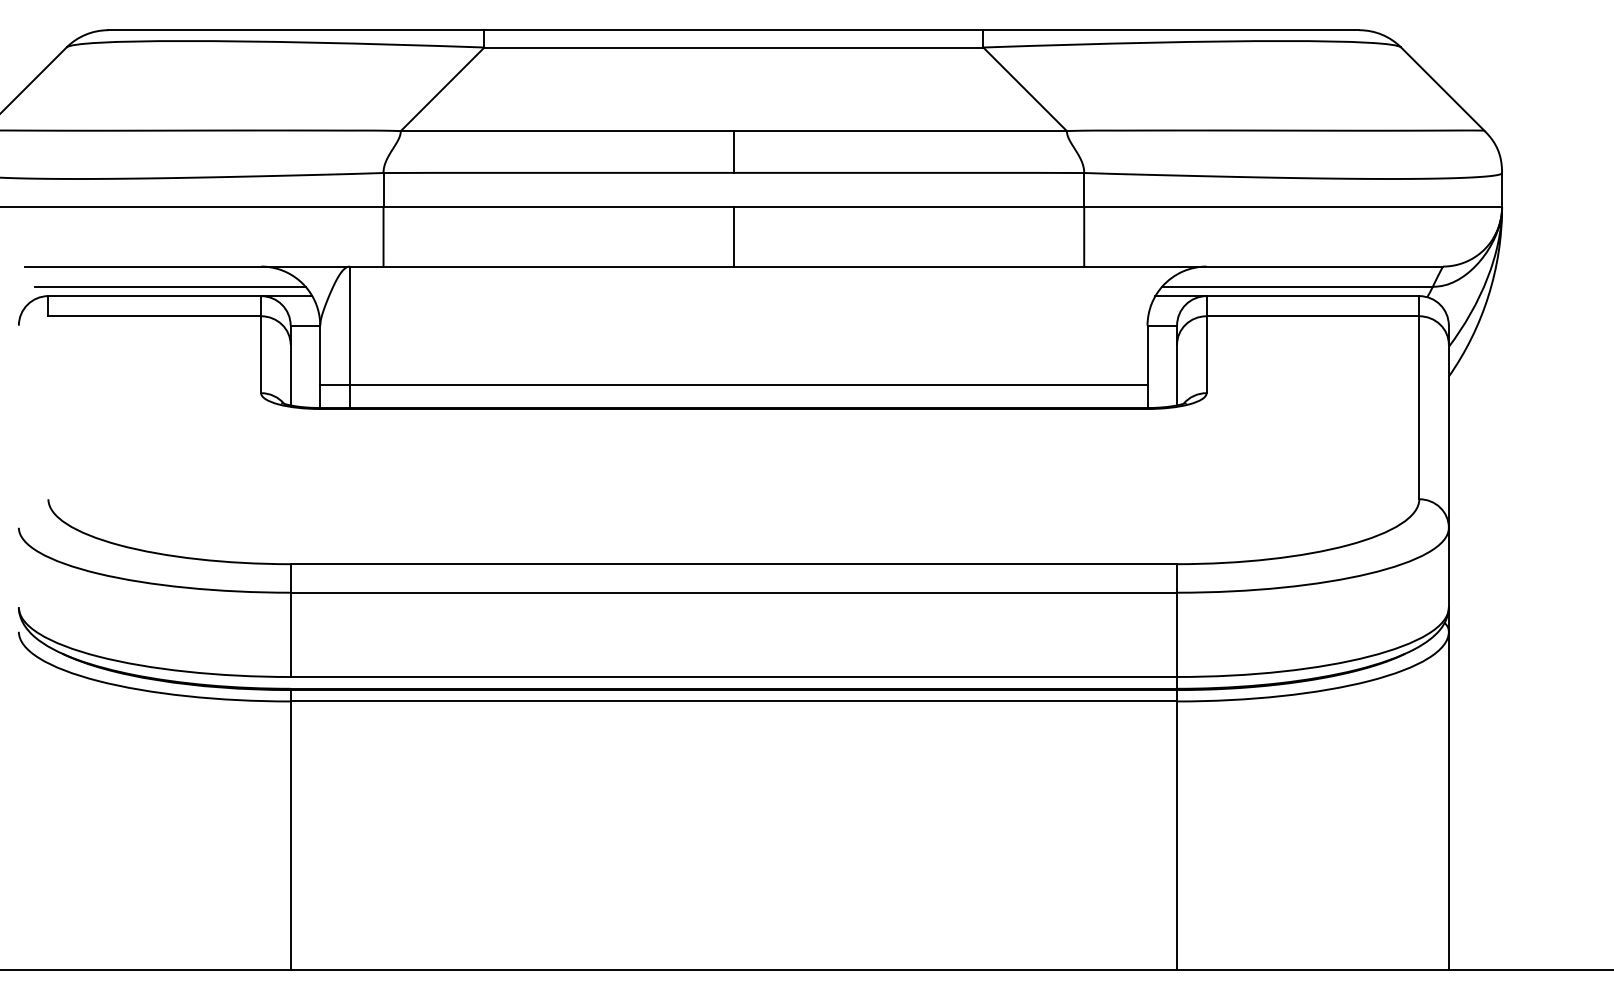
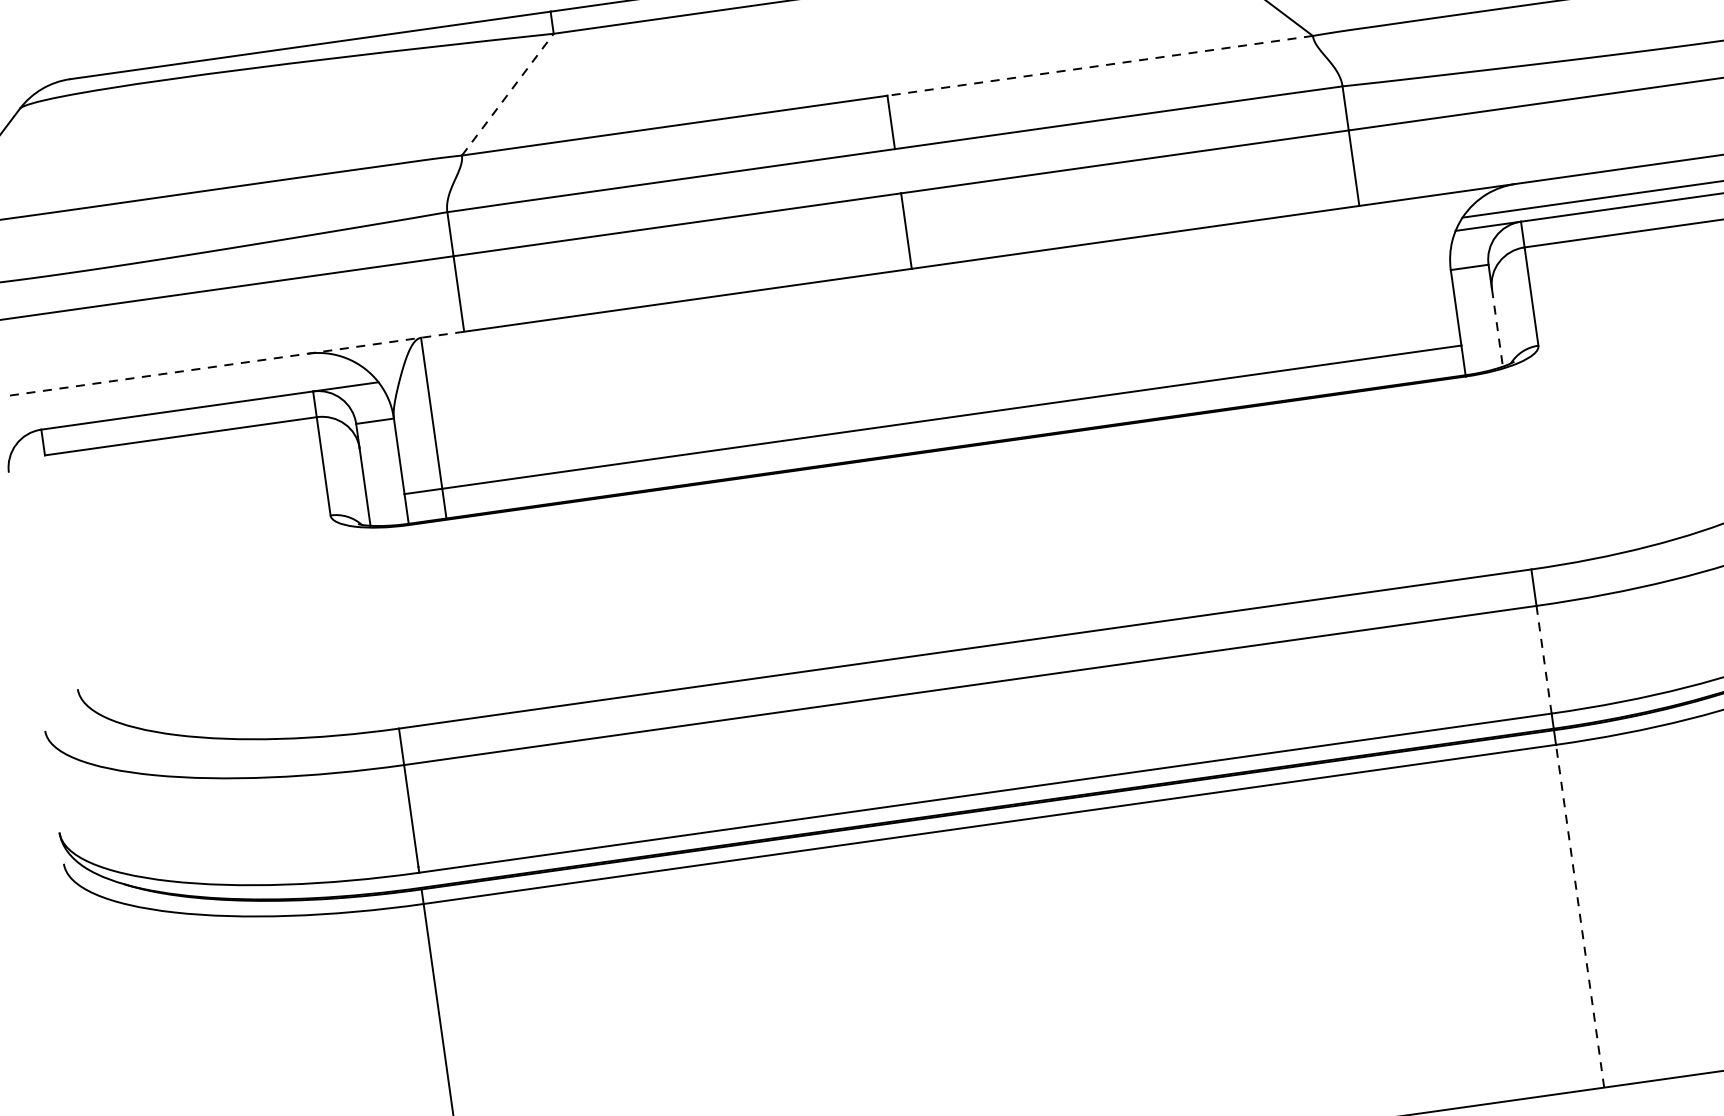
line: (442, 88) -> (507, 93), solid -> dashed
line: (900, 131) -> (1100, 66), solid -> dashed
line: (203, 266) -> (234, 363), solid -> dashed
line: (169, 286) -> (194, 395), removed
line: (1177, 375) -> (1498, 328), solid -> dashed
line: (1177, 635) -> (1544, 660), solid -> dashed
line: (1177, 835) -> (1580, 916), solid -> dashed

